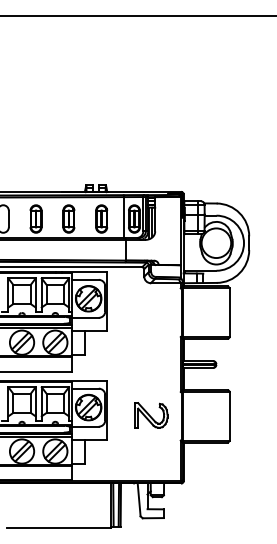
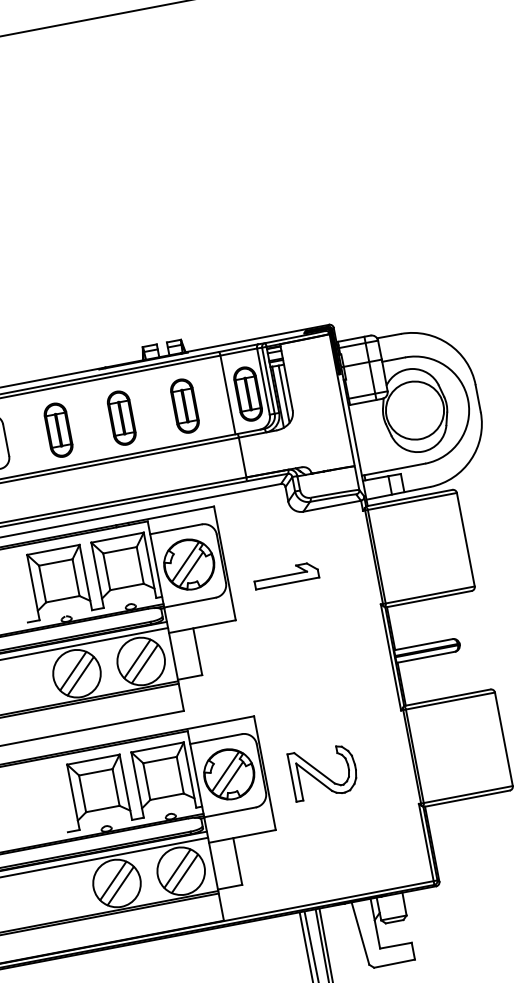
part: (136, 313) -> (286, 575), added
part: (151, 415) -> (324, 771), moved

